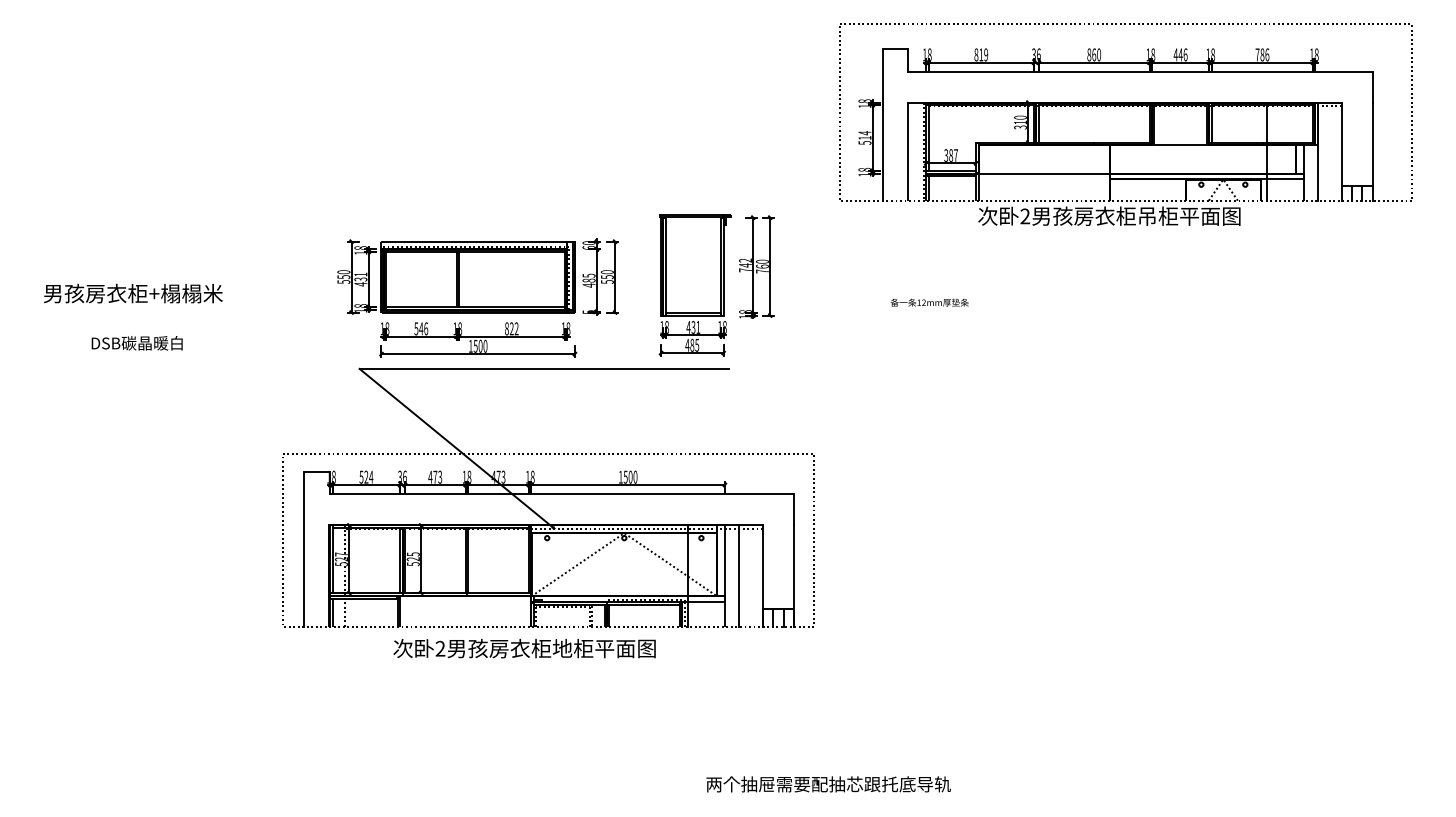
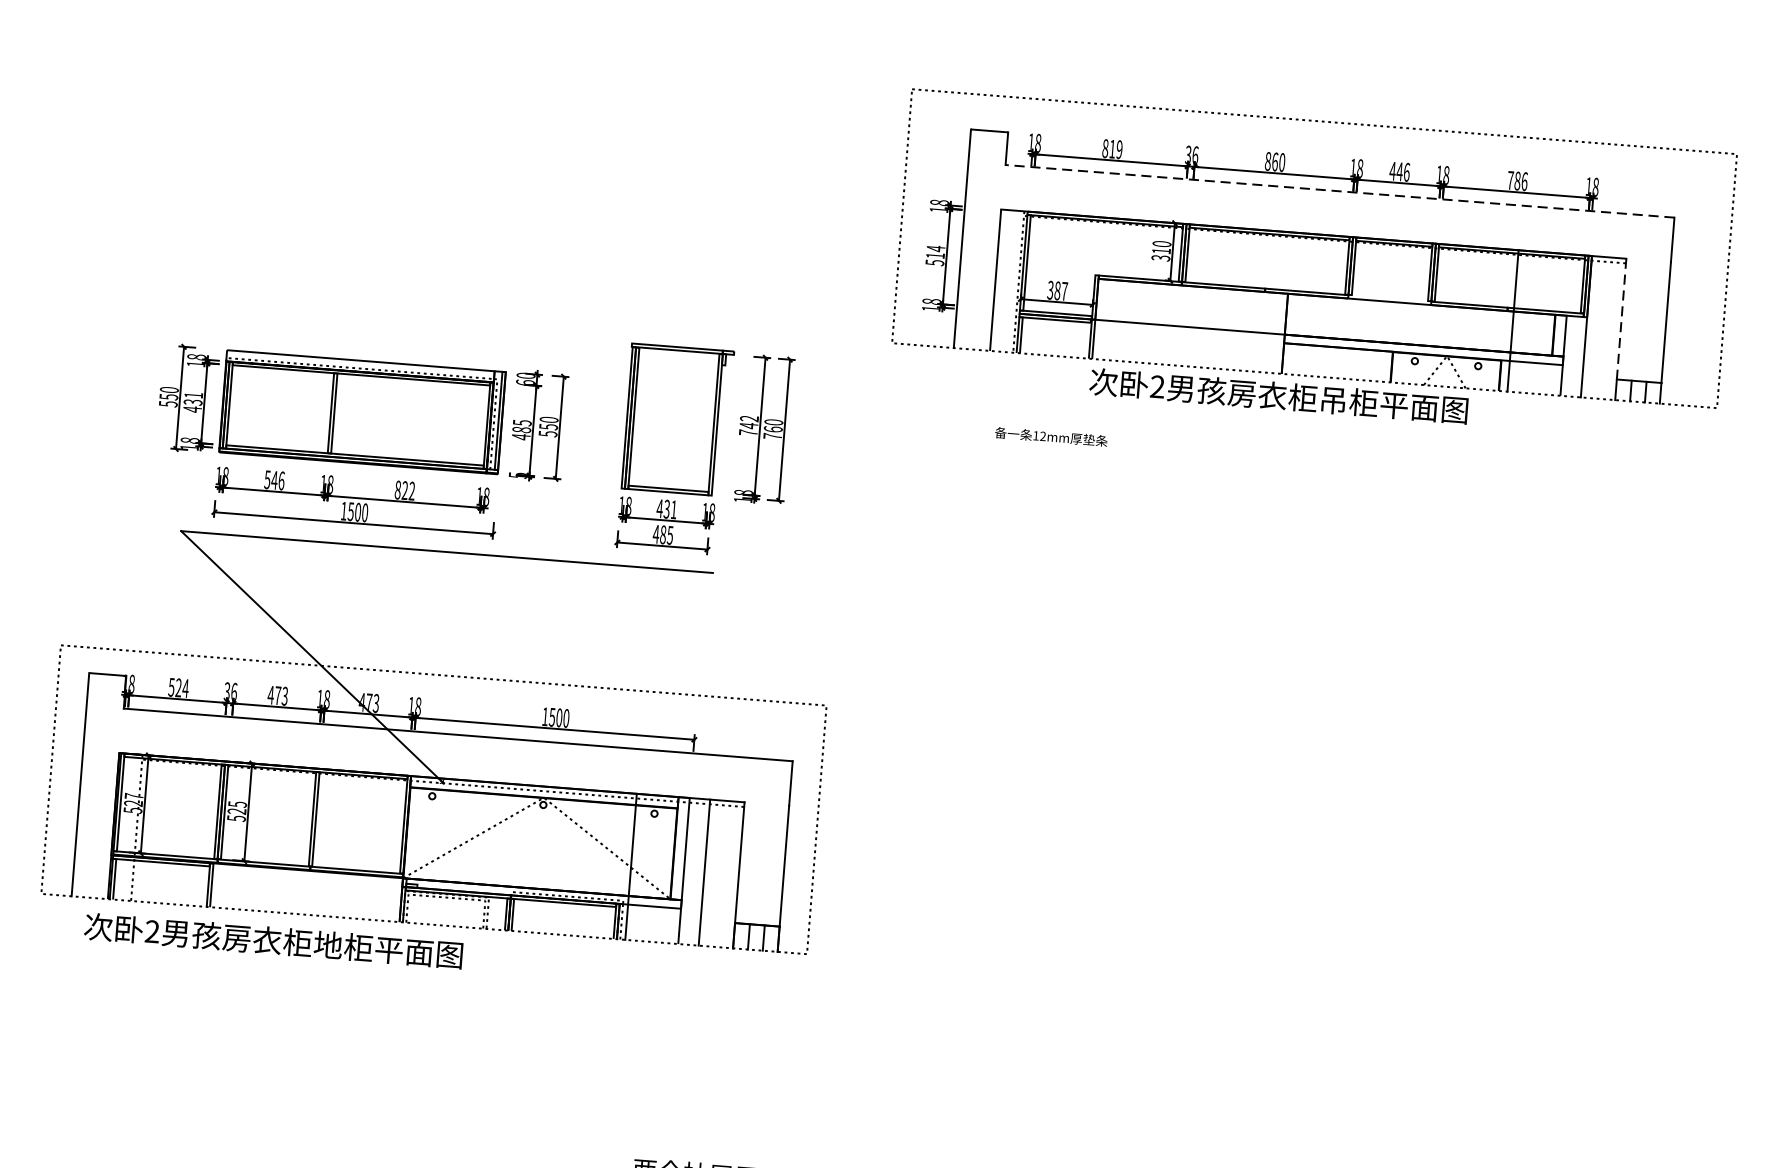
line: (1140, 71) -> (1340, 191), solid -> dashed
line: (1341, 144) -> (1621, 319), solid -> dashed
text: (929, 302) -> (1051, 436), moved
text: (524, 648) -> (273, 940), moved

